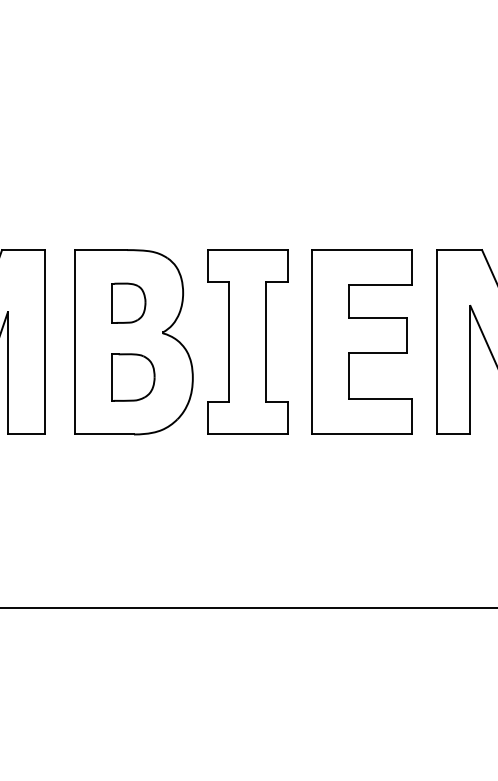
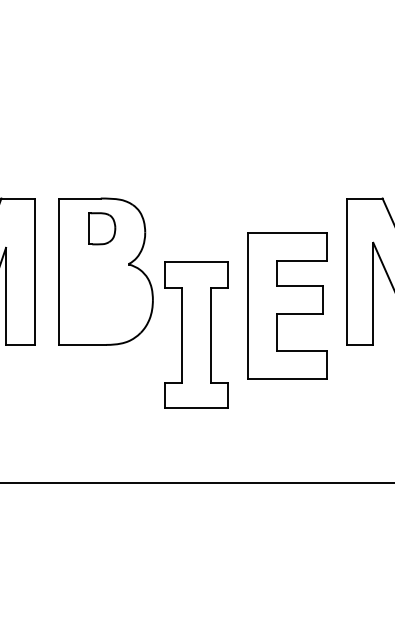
part: (128, 302) -> (101, 228), moved
part: (247, 341) -> (196, 334), moved
part: (361, 341) -> (286, 305), moved
part: (133, 377) -> (105, 299), removed

